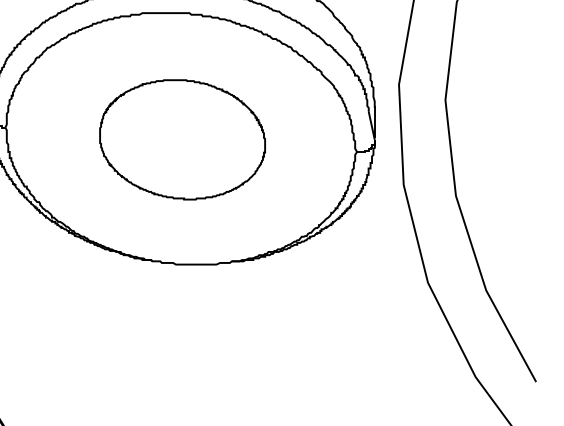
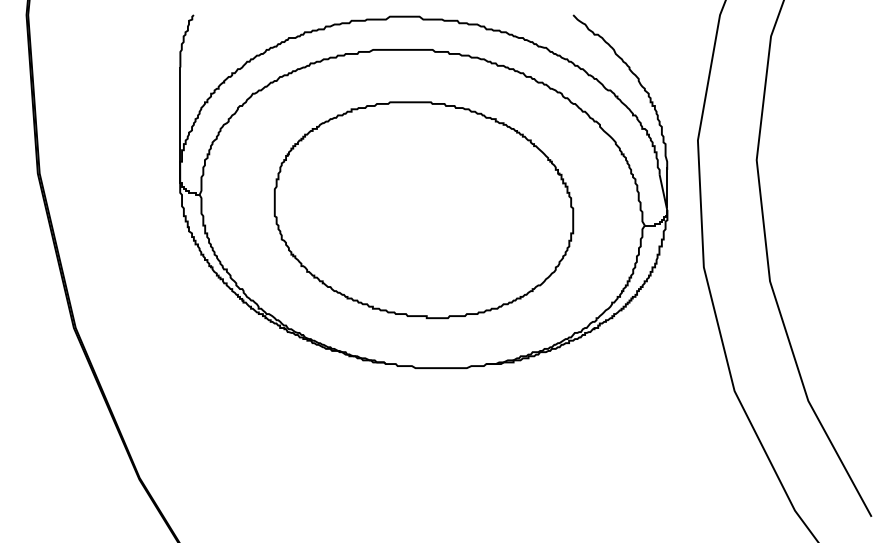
part: (182, 140) -> (423, 210), size x1.43

